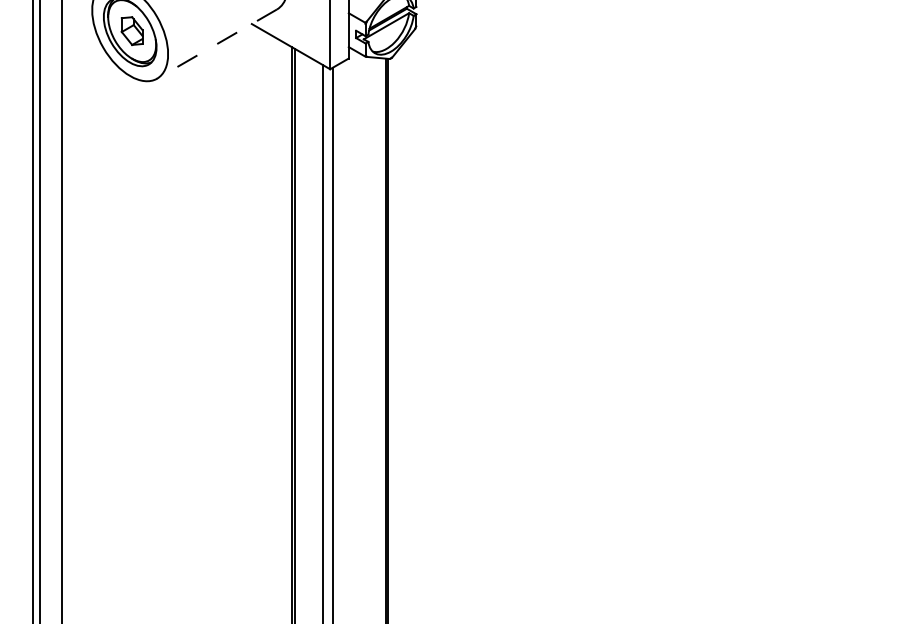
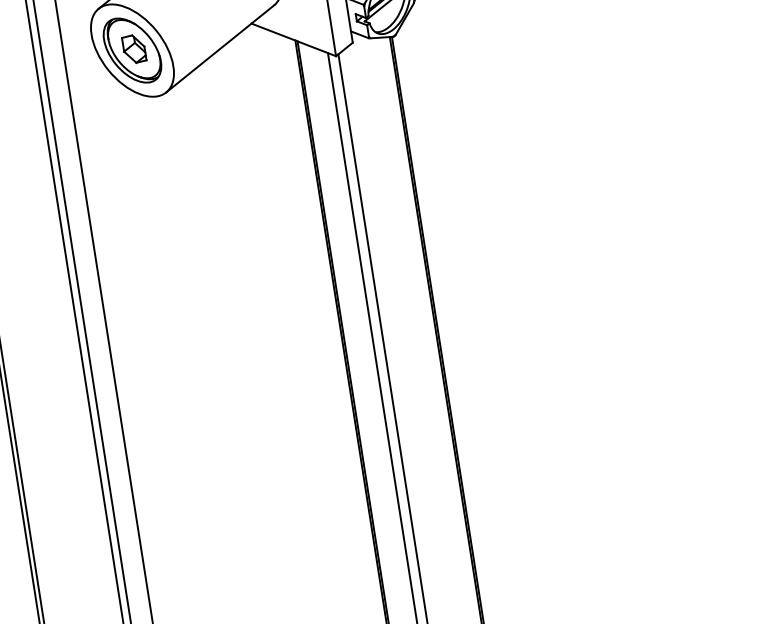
line: (216, 44) -> (219, 49), dashed -> solid

